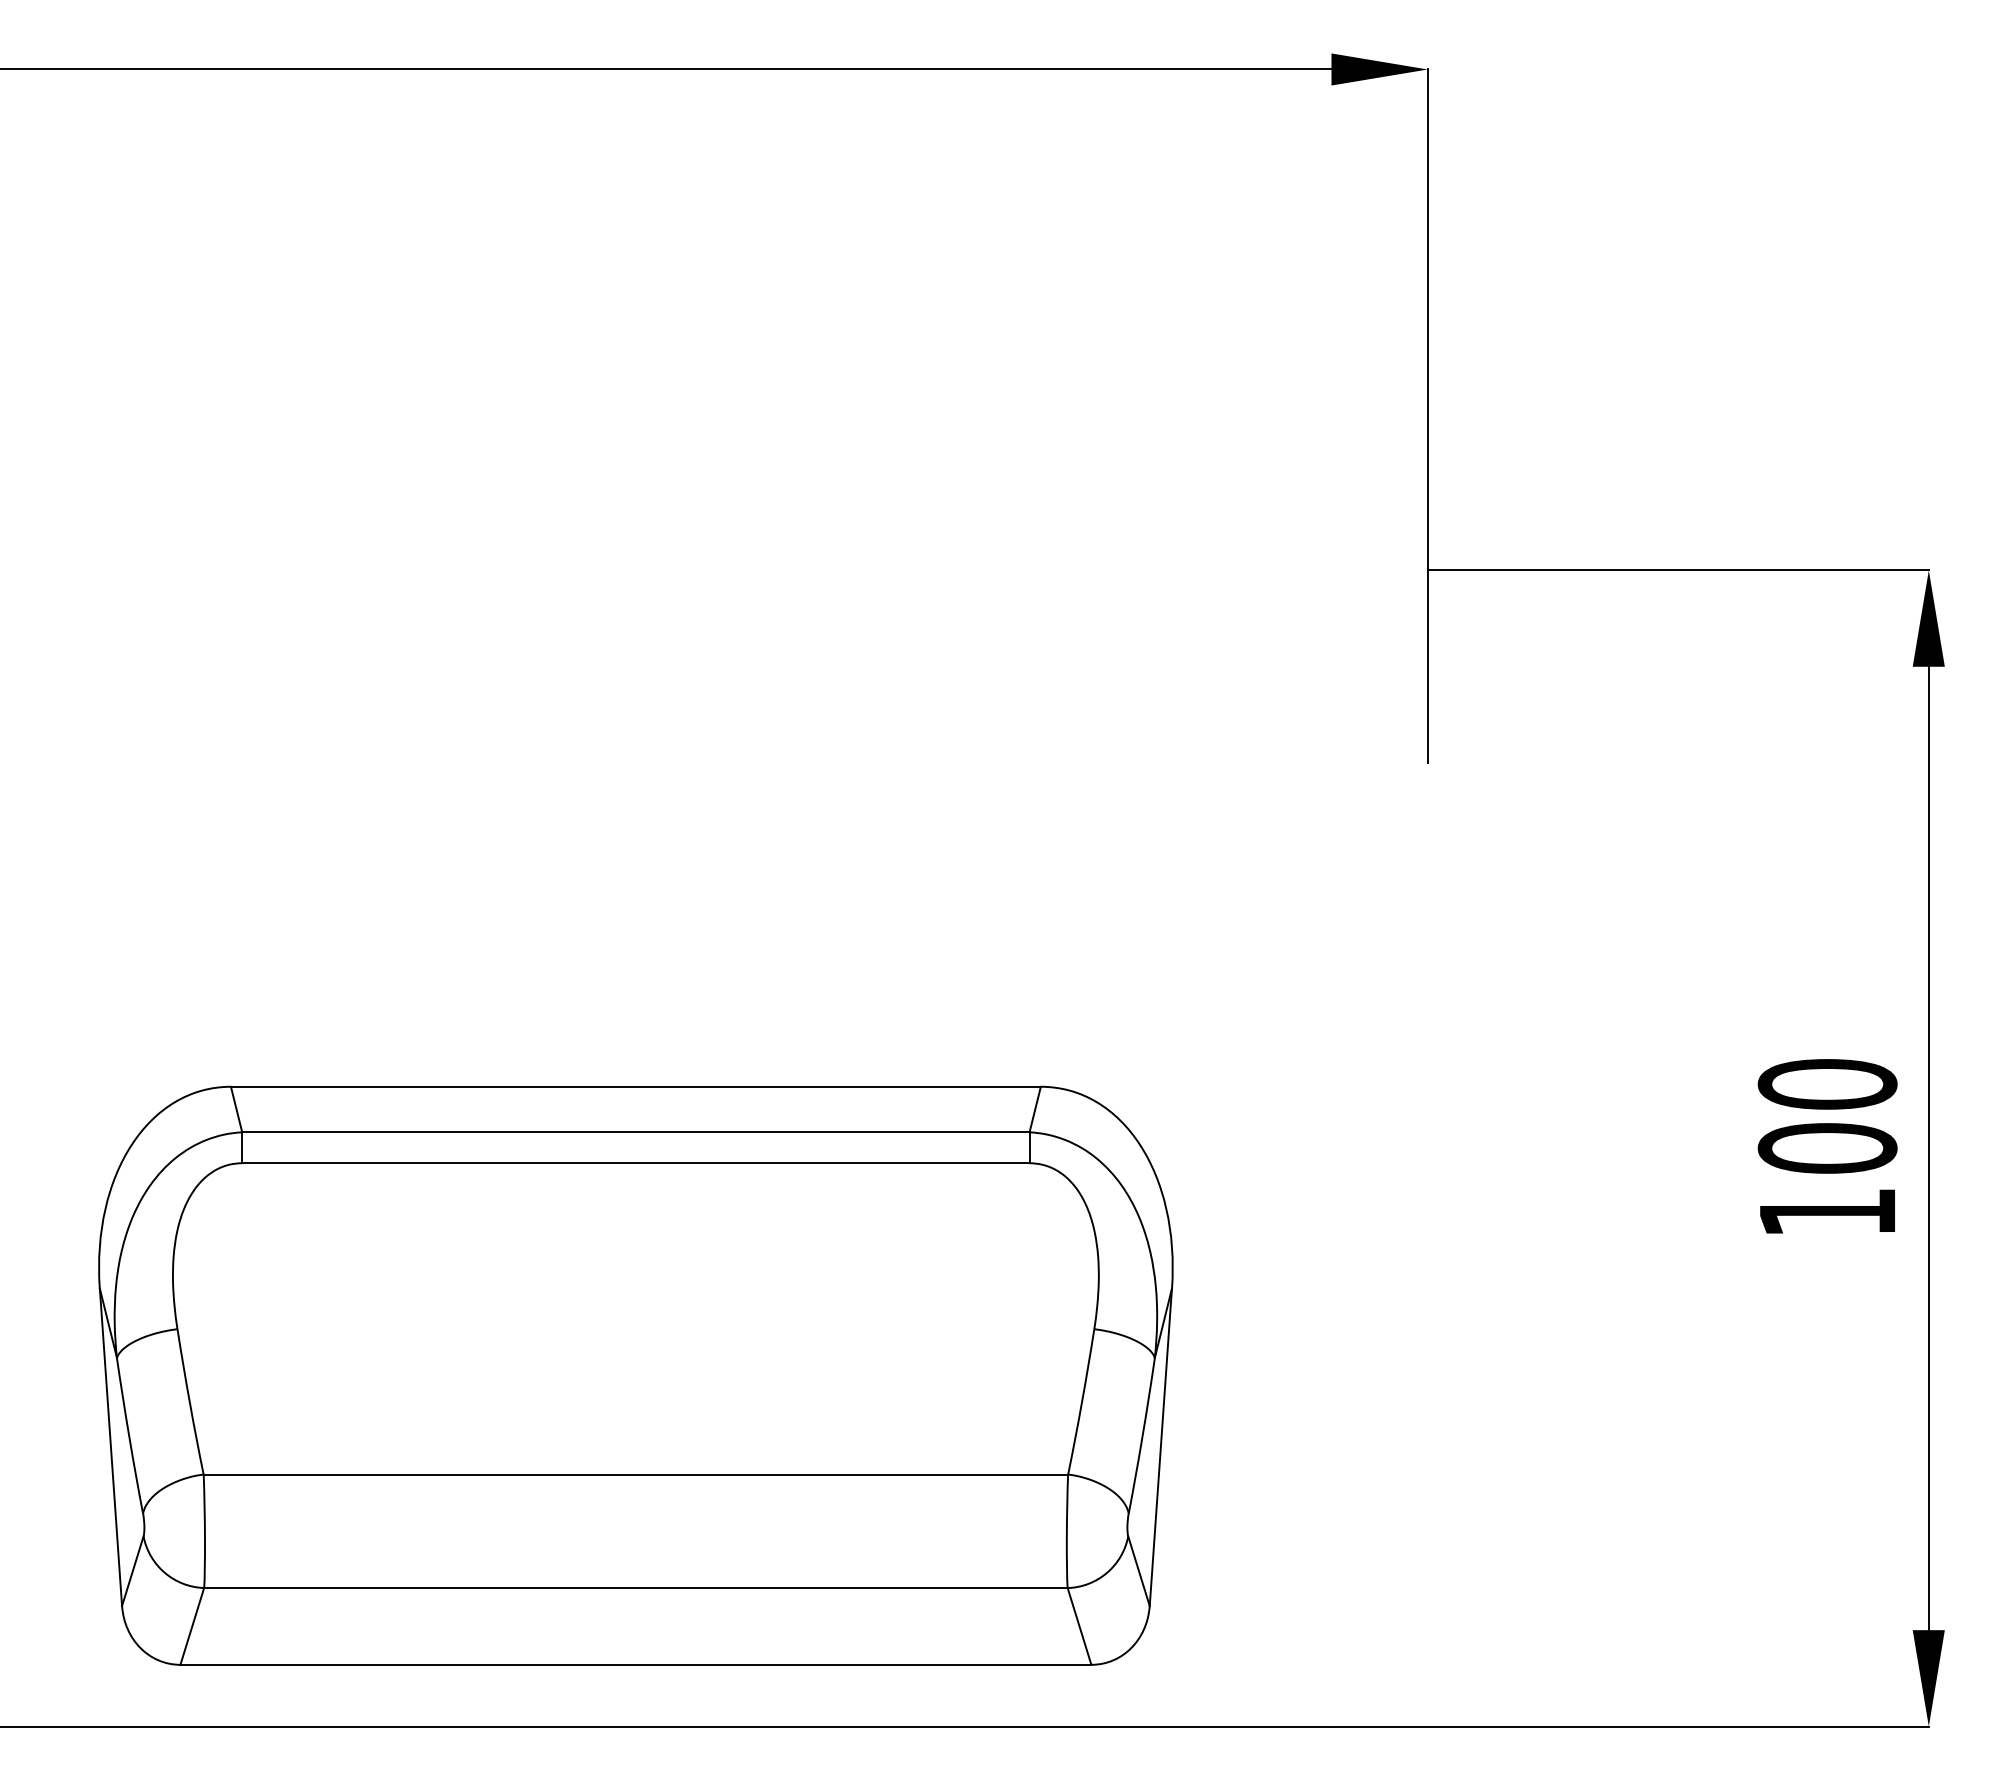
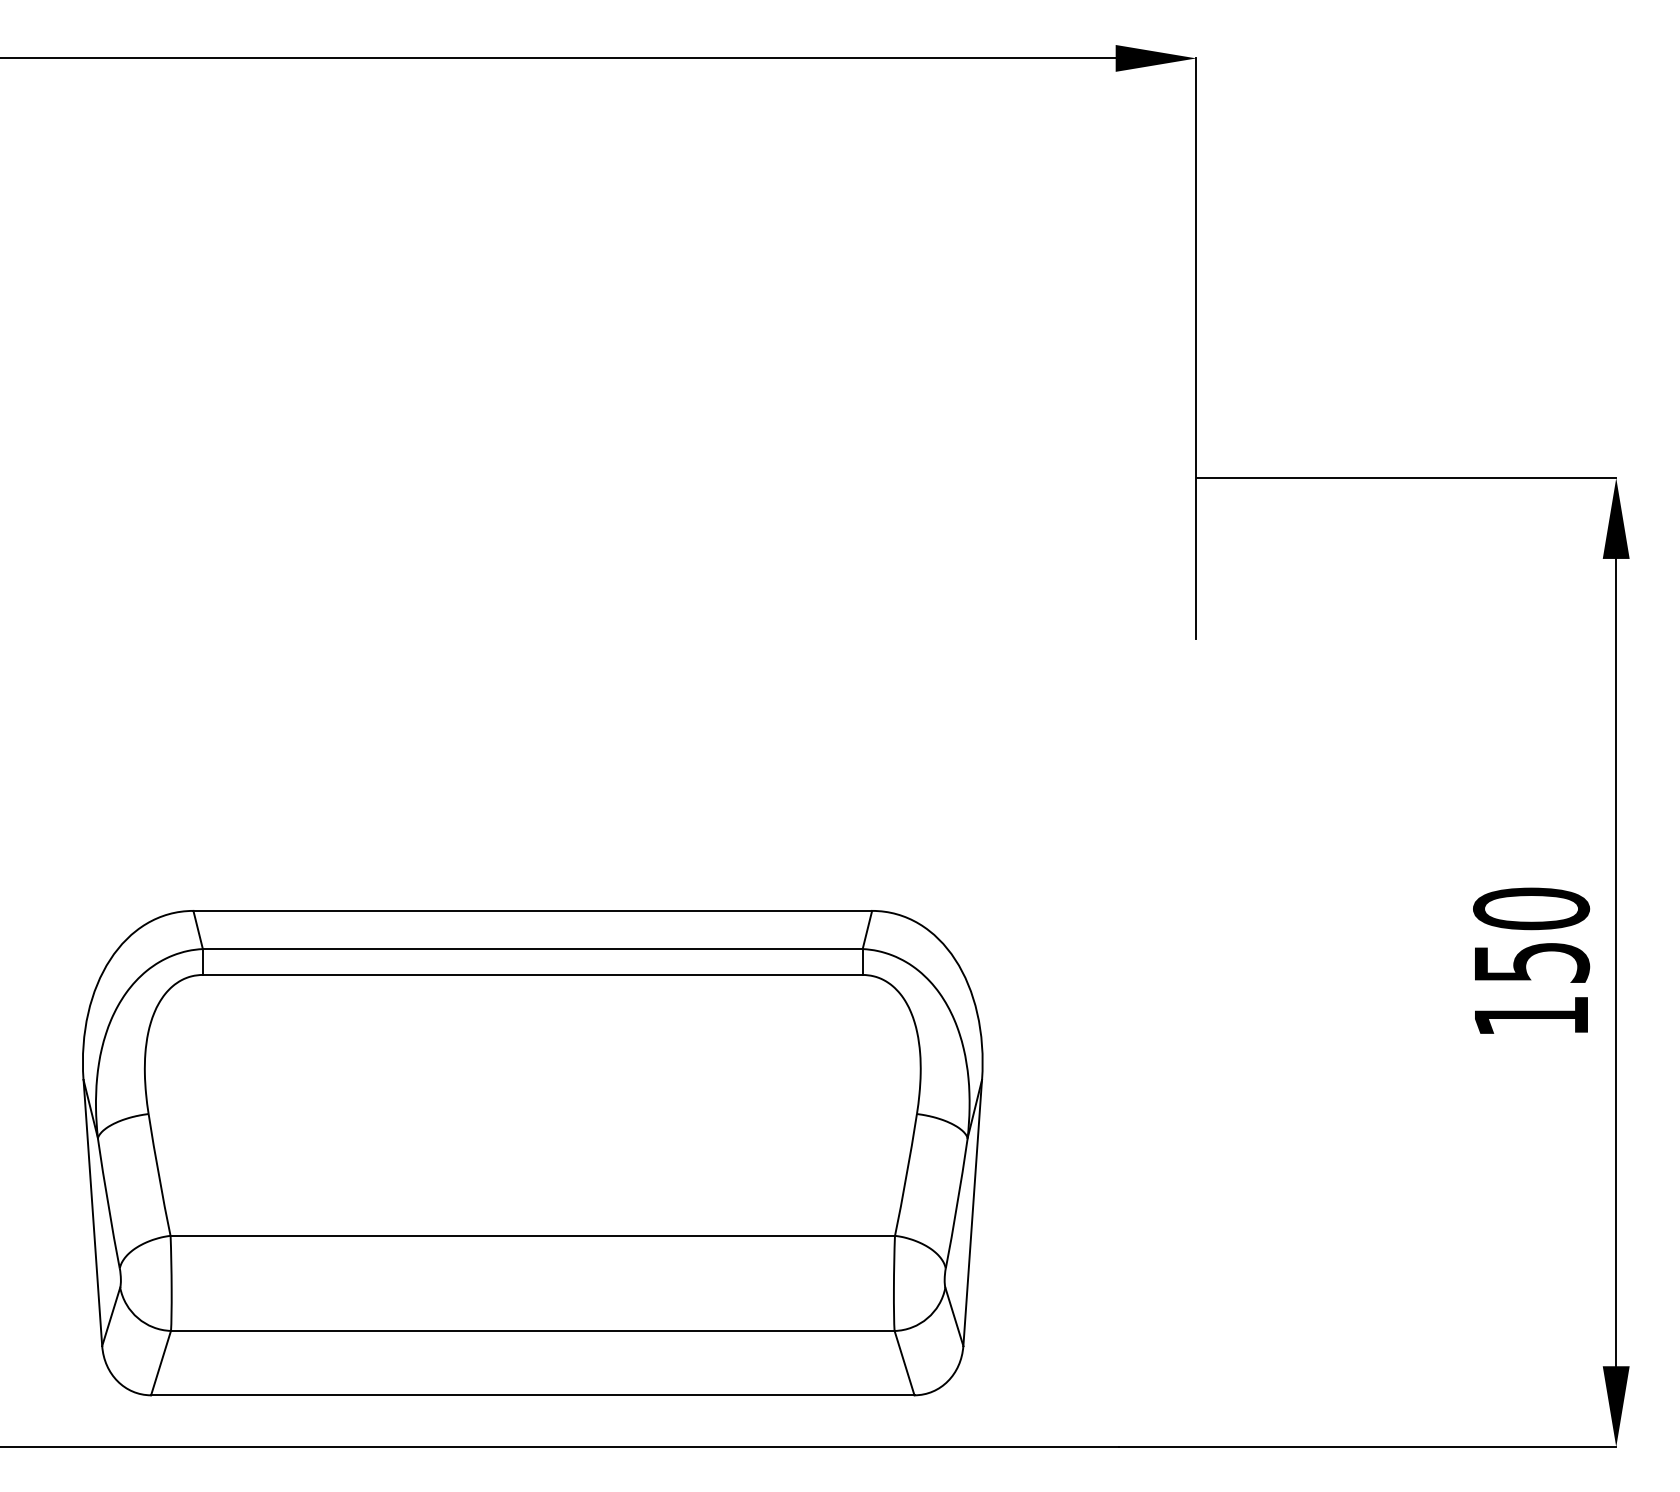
text: (1827, 1148) -> (1531, 962), 100 -> 150

